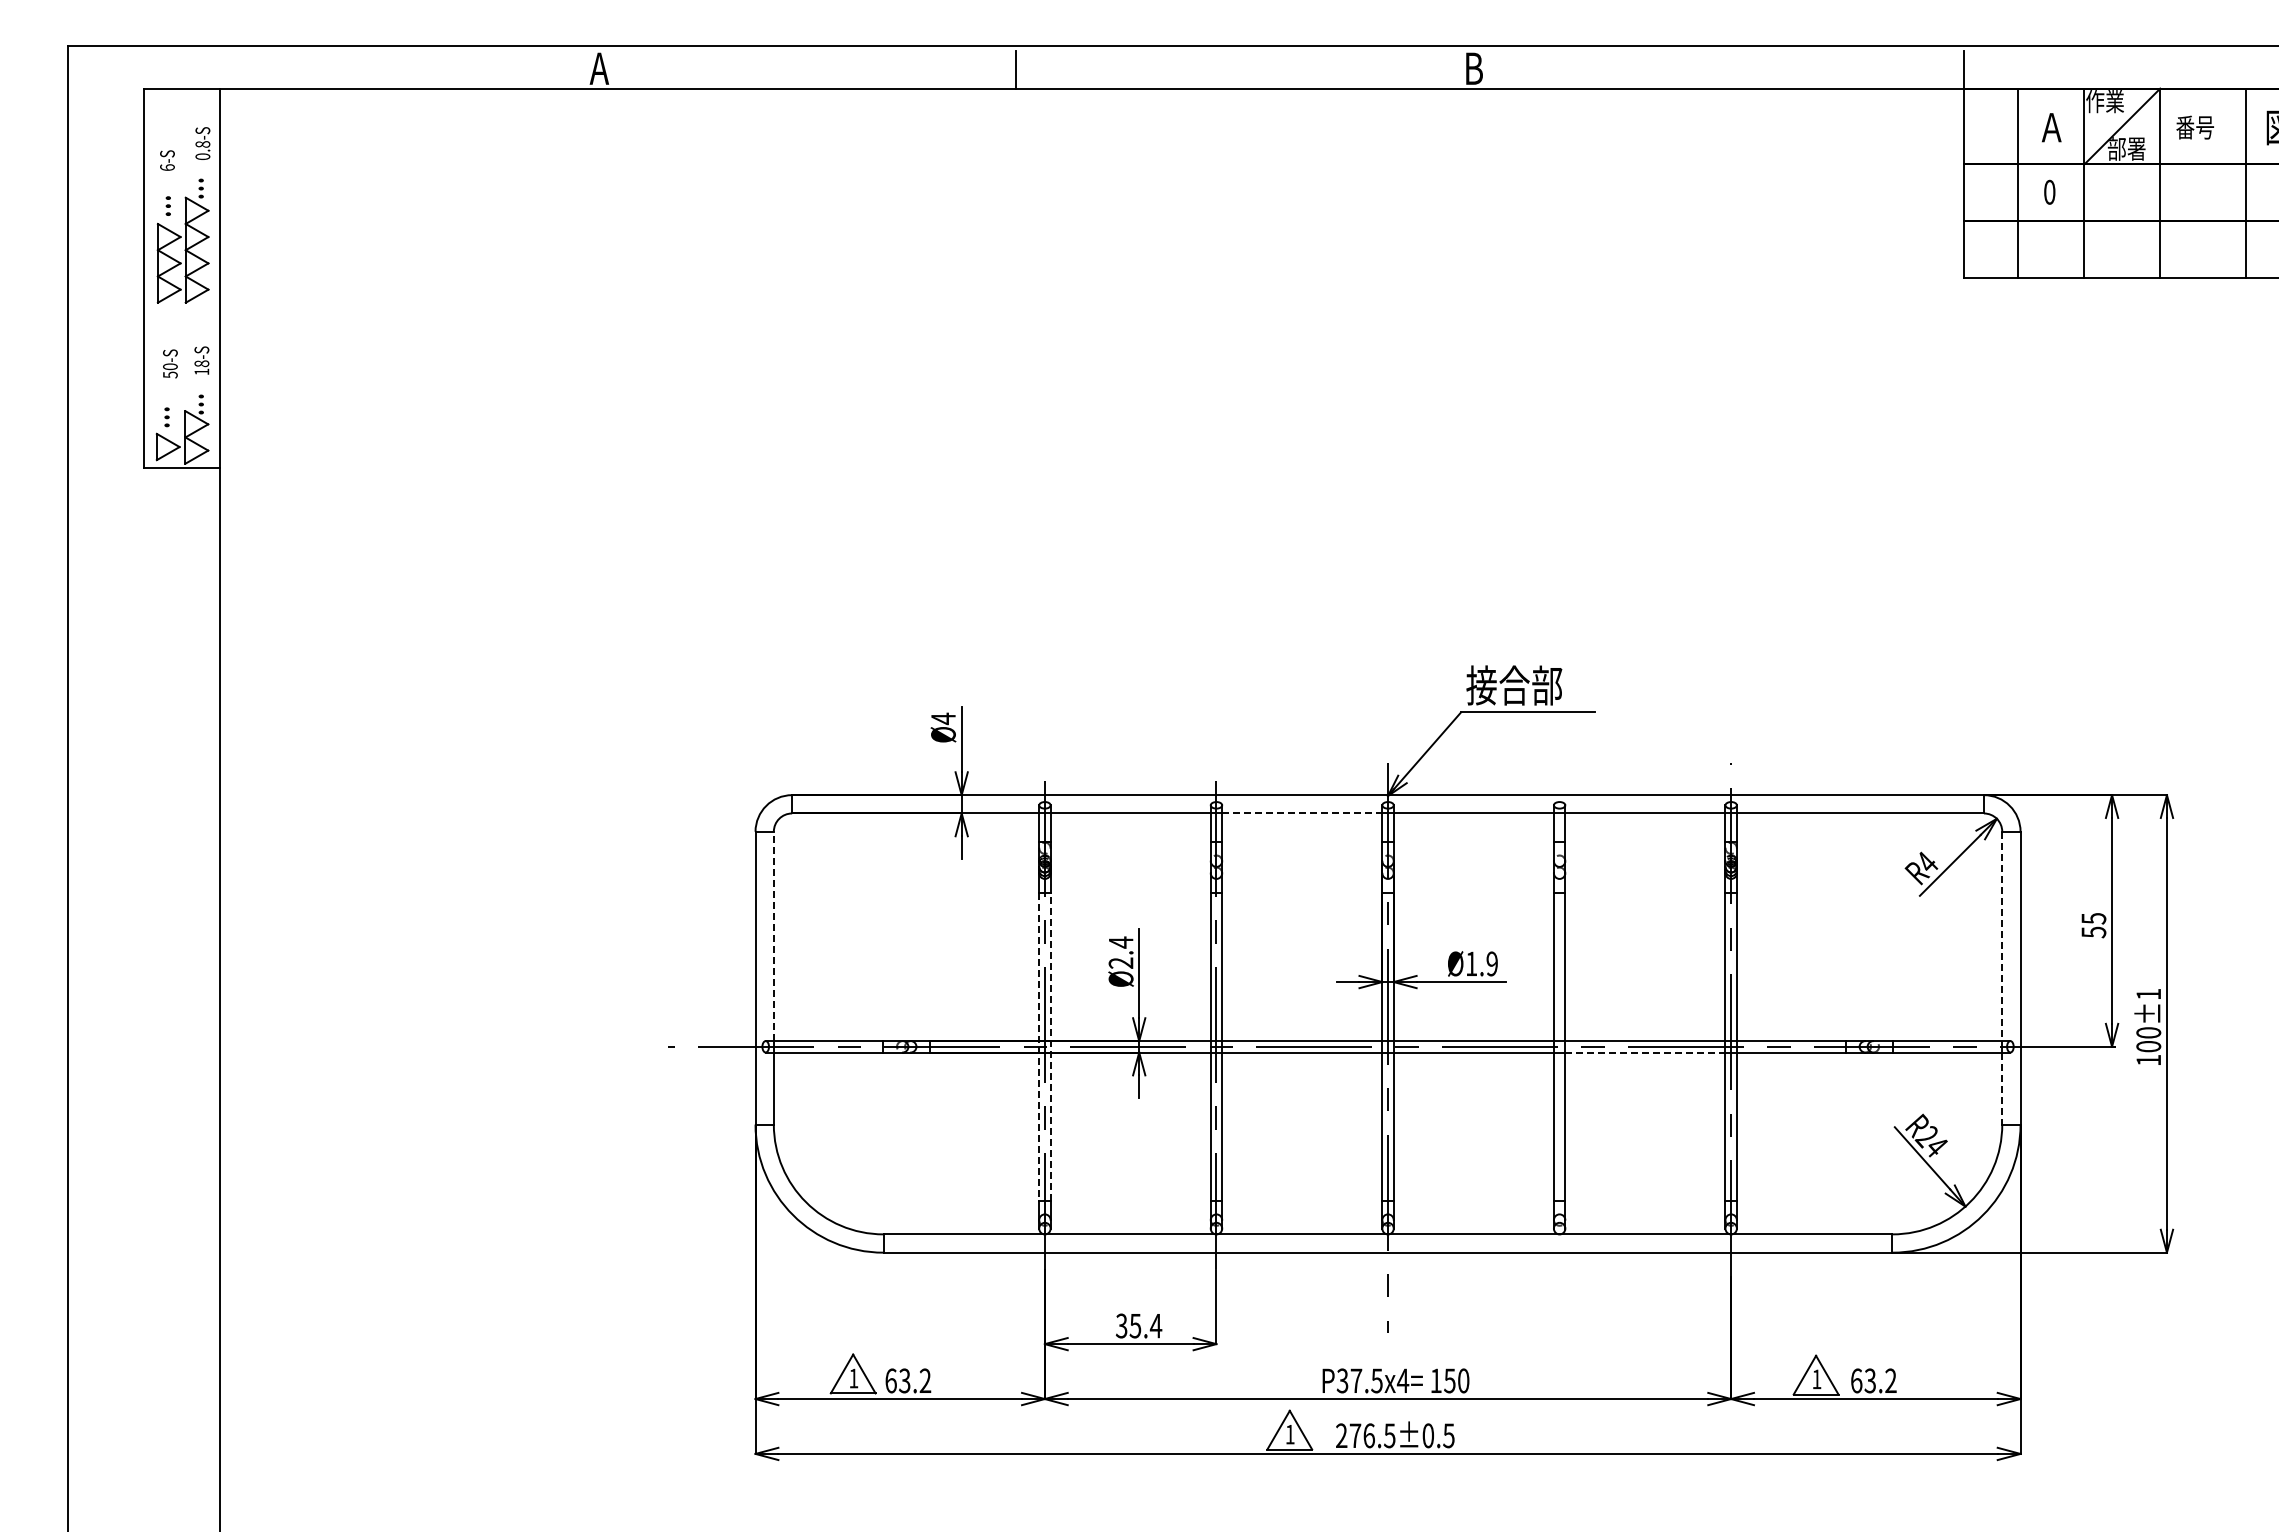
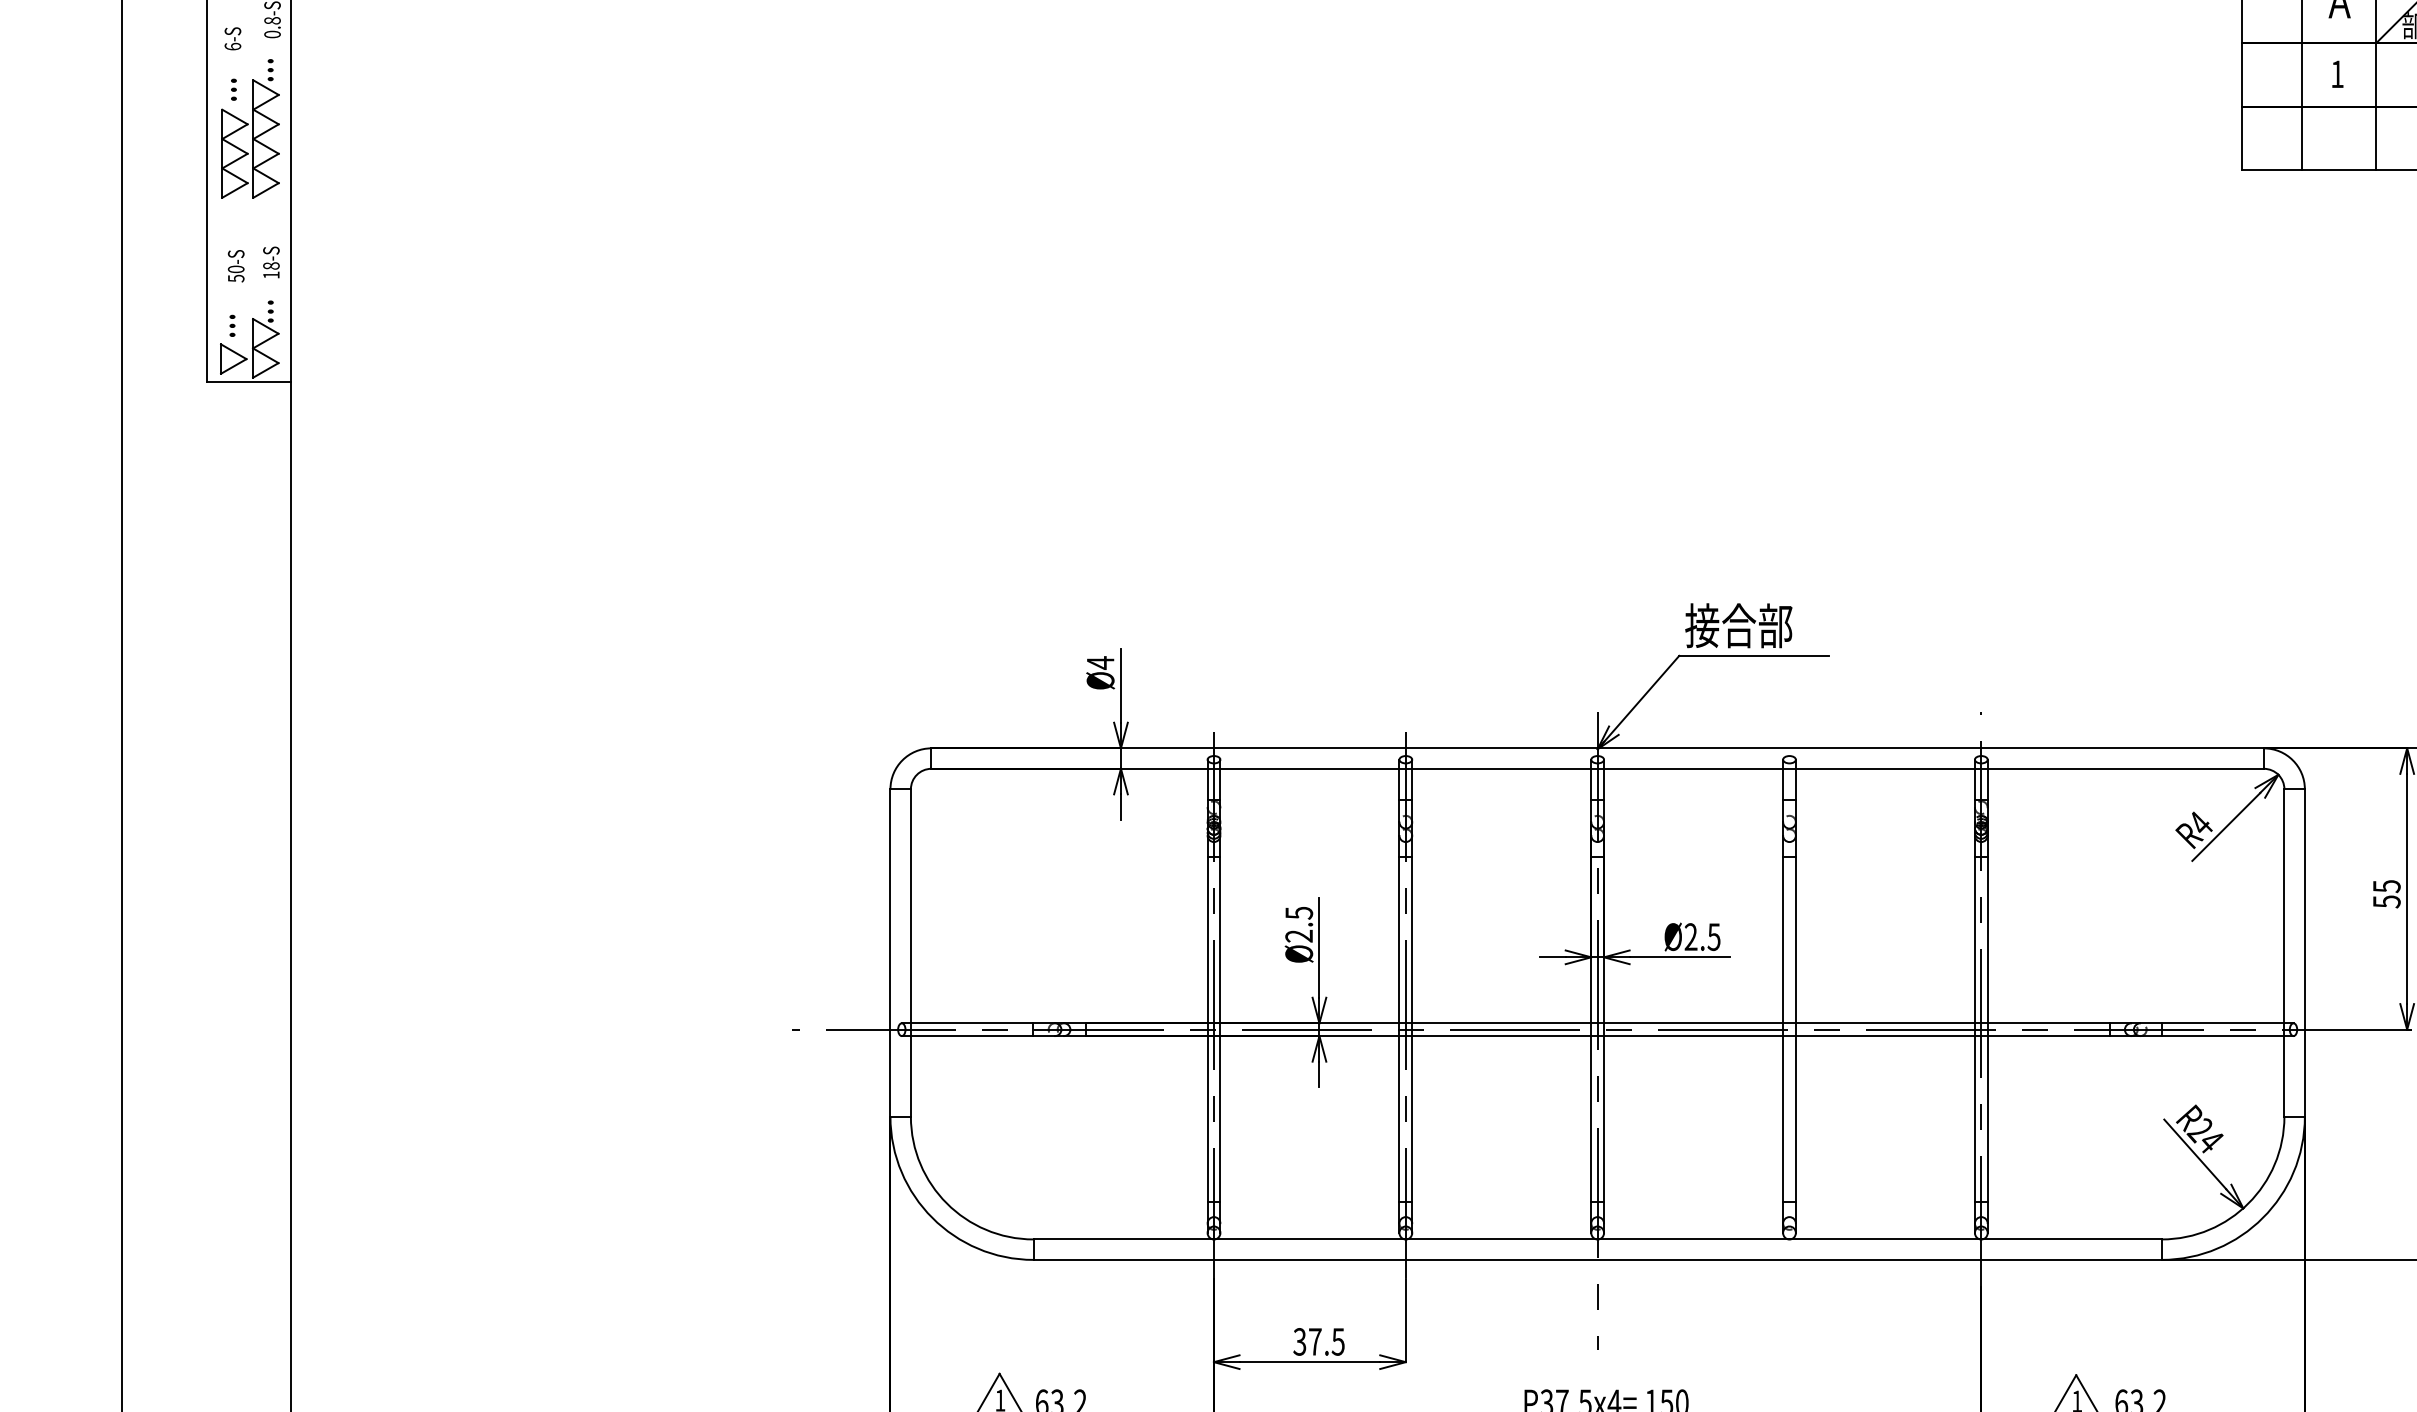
text: (2049, 191) -> (2337, 73), 0 -> 1
line: (1302, 813) -> (1502, 768), dashed -> solid
line: (773, 936) -> (910, 906), dashed -> solid
line: (2002, 936) -> (2284, 906), dashed -> solid
text: (1121, 942) -> (1299, 913), Ø2.4 -> Ø2.5
text: (1481, 963) -> (1702, 936), Ø1.9 -> Ø2.5
line: (1050, 1046) -> (1220, 1029), dashed -> solid
line: (1039, 1047) -> (1207, 1030), dashed -> solid
line: (1645, 1052) -> (1885, 1036), dashed -> solid
line: (2002, 1089) -> (2284, 1077), dashed -> solid
text: (1145, 1326) -> (1326, 1342), 35.4 -> 37.5

